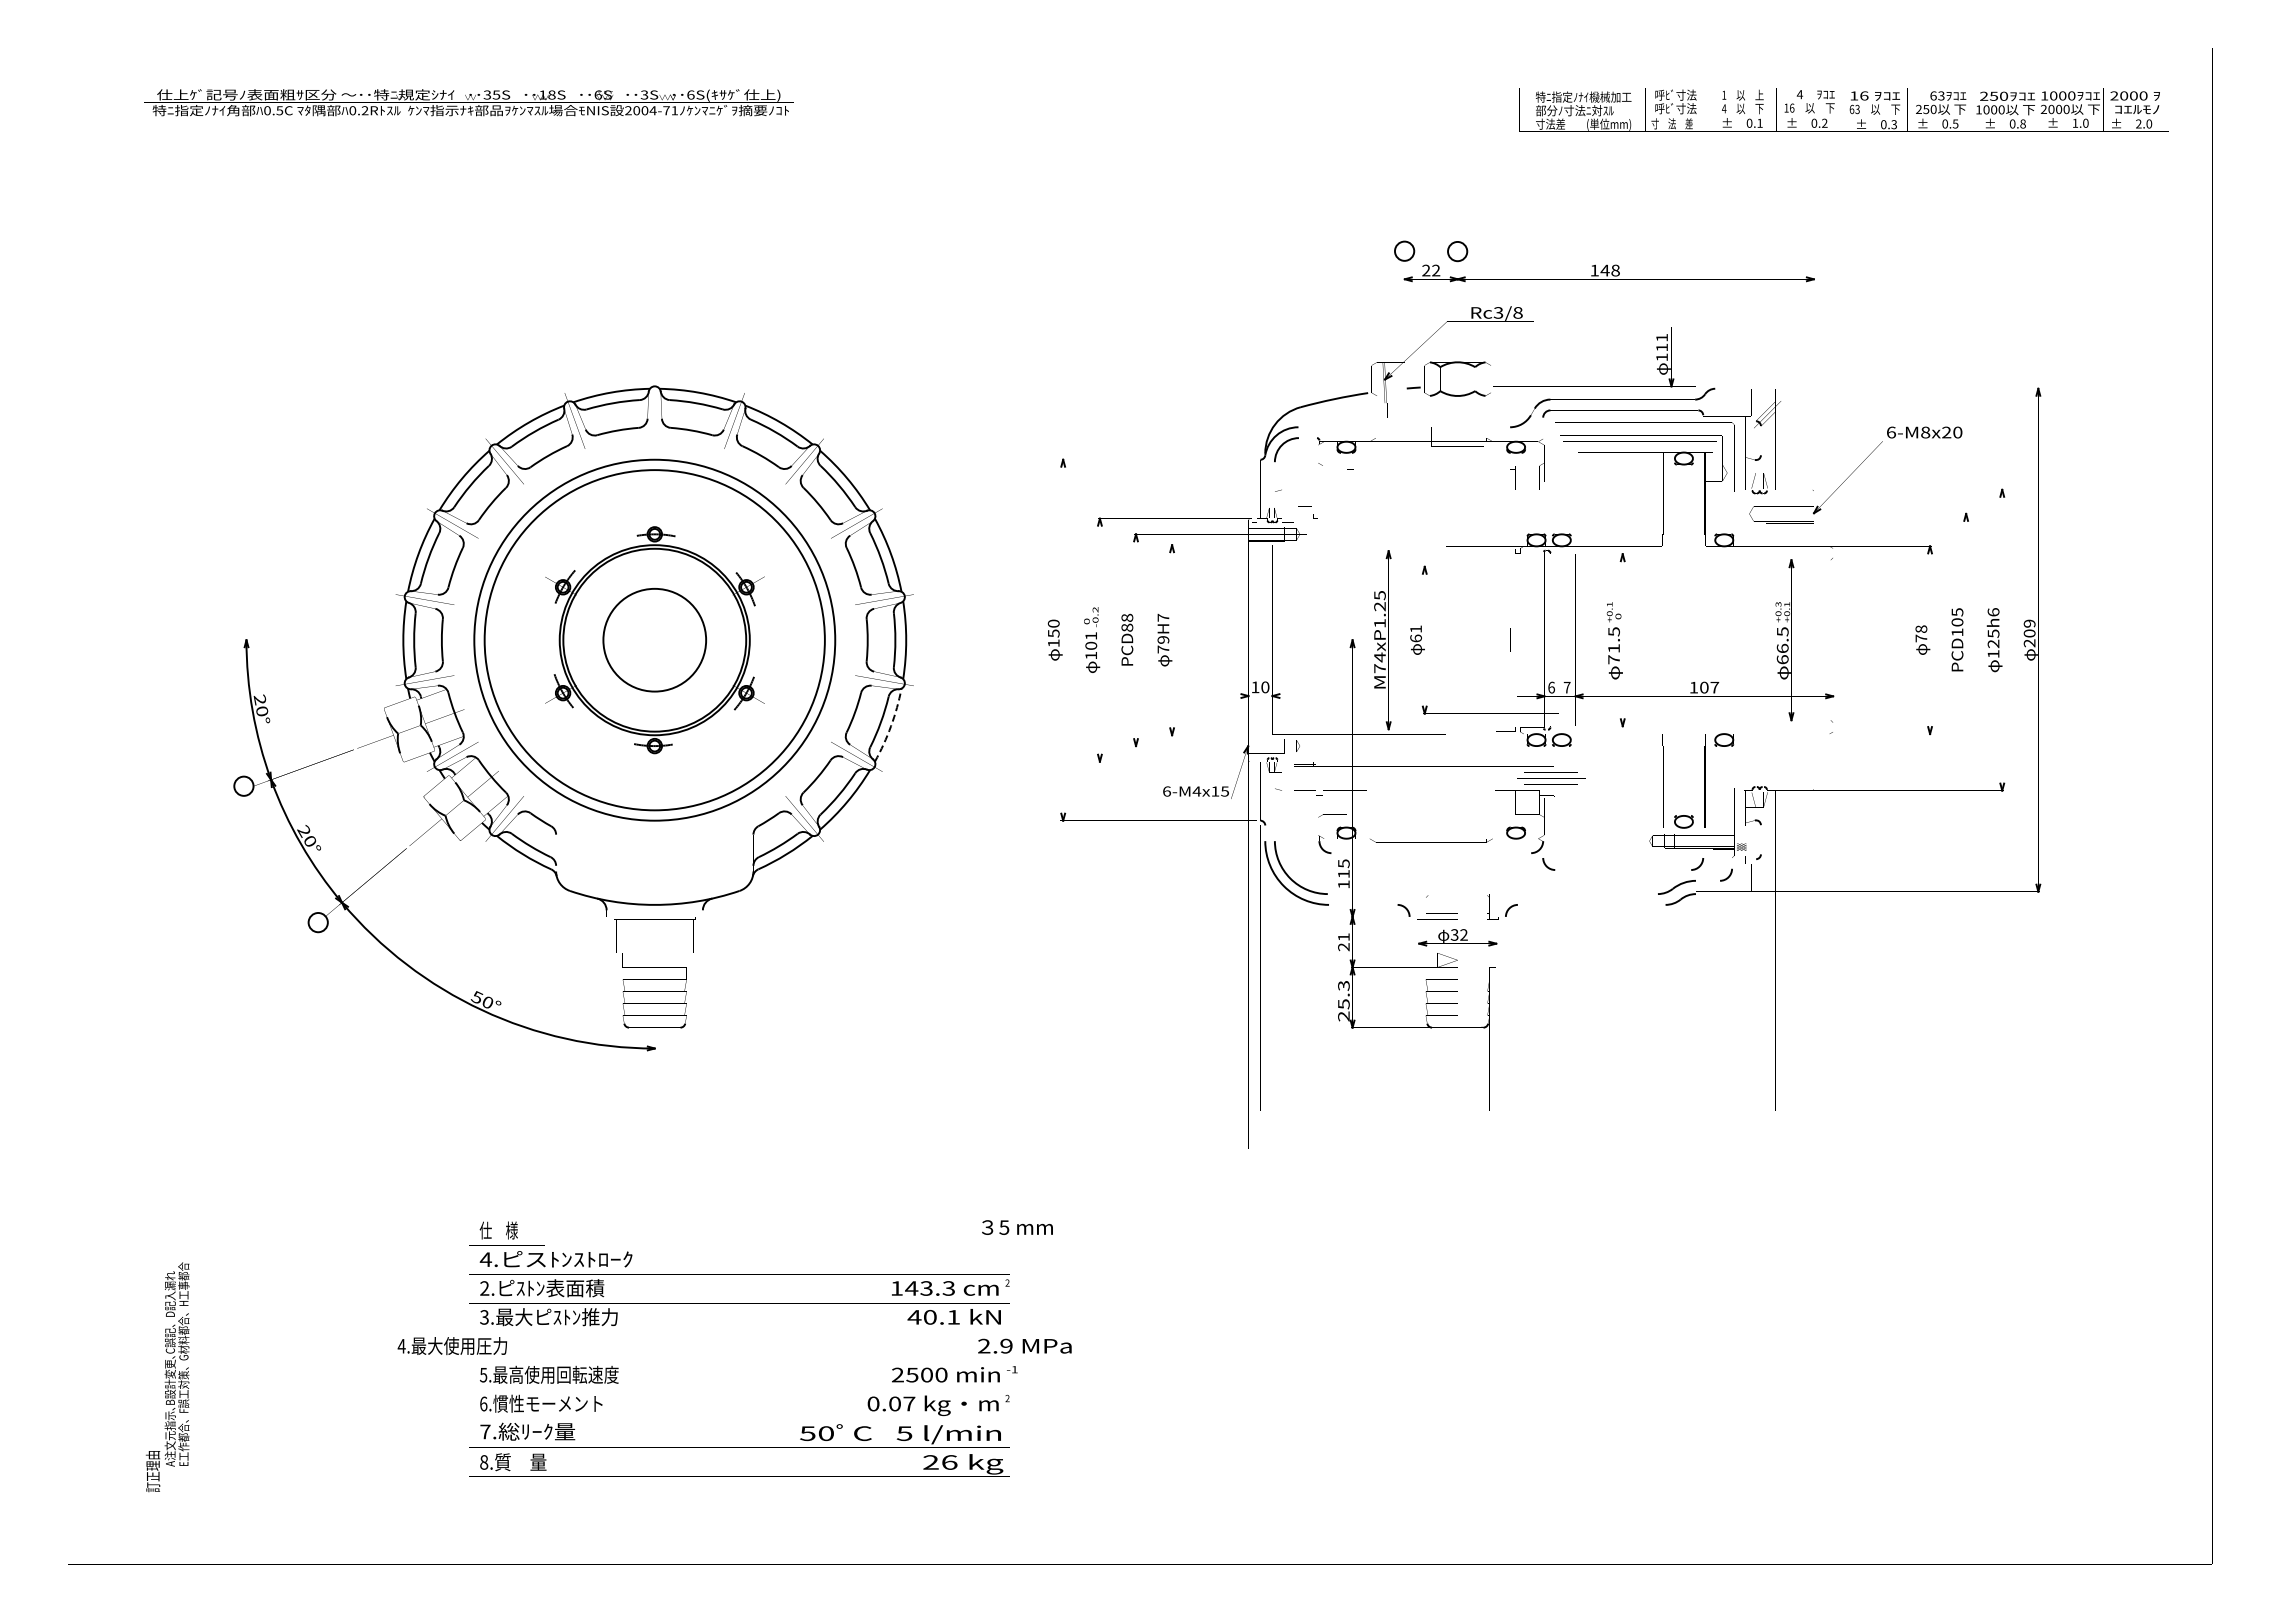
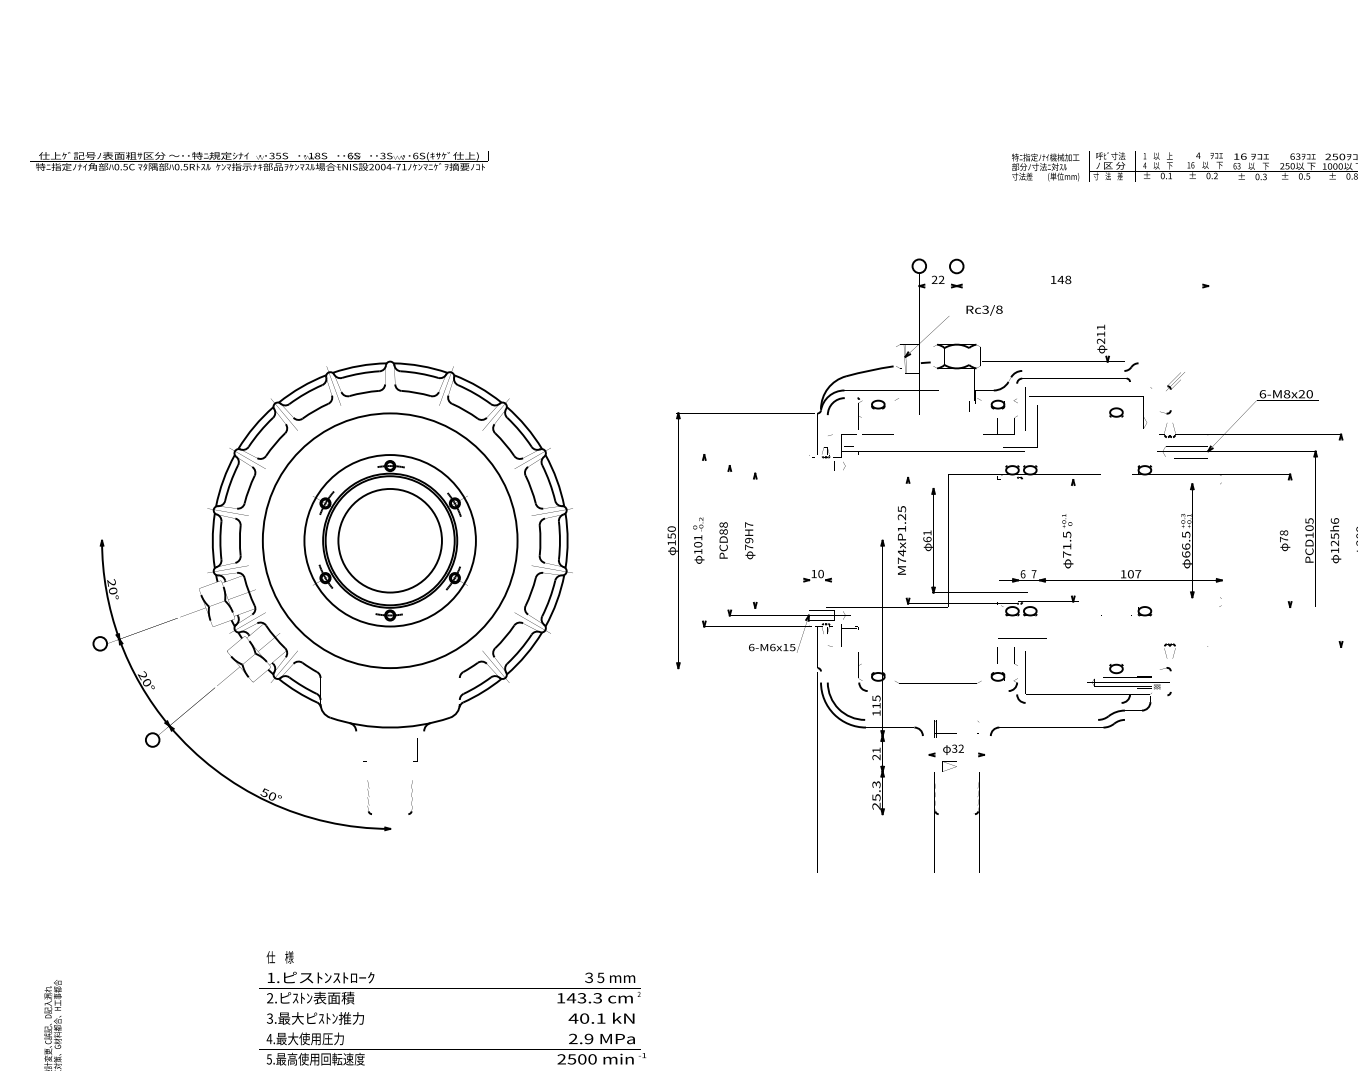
text: (1675, 108) -> (1110, 165), 呼ﾋﾞ寸法 -> ﾉ 区 分
text: (365, 110) -> (186, 166), 0.2R -> 0.5R
text: (1661, 357) -> (1100, 341), 111 -> 211
circle: (654, 639) -> (389, 540), size x0.71
circle: (654, 639) -> (389, 540), size x1.43
arc: (891, 726) -> (557, 601), dashed -> solid
text: (1196, 791) -> (772, 647), 6-M4x15 -> 6-M6x15
text: (1017, 1227) -> (610, 977), moved
text: (485, 1259) -> (270, 977), 4. -> 1.
text: (451, 1345) -> (304, 1038), moved
text: (1024, 1345) -> (601, 1038), moved

